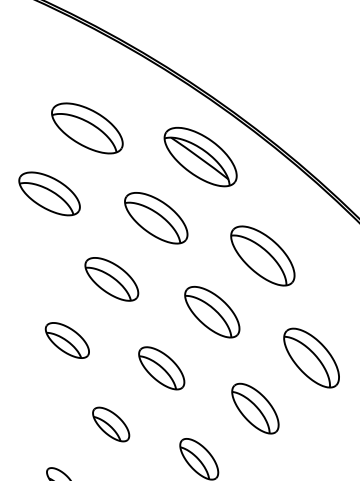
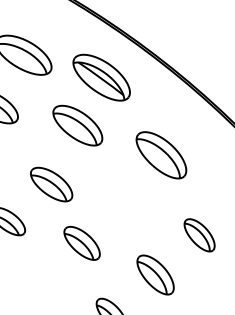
part: (200, 156) -> (101, 77), moved
part: (111, 279) -> (51, 184), moved
part: (212, 312) -> (121, 199), removed
part: (311, 357) -> (199, 234), size x0.7
part: (111, 424) -> (42, 287), removed

